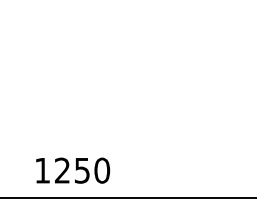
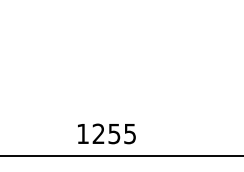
text: (102, 170) -> (130, 133), 1250 -> 1255

